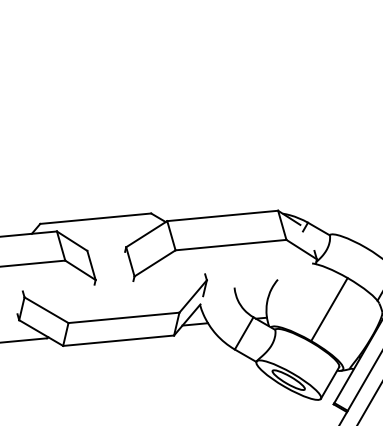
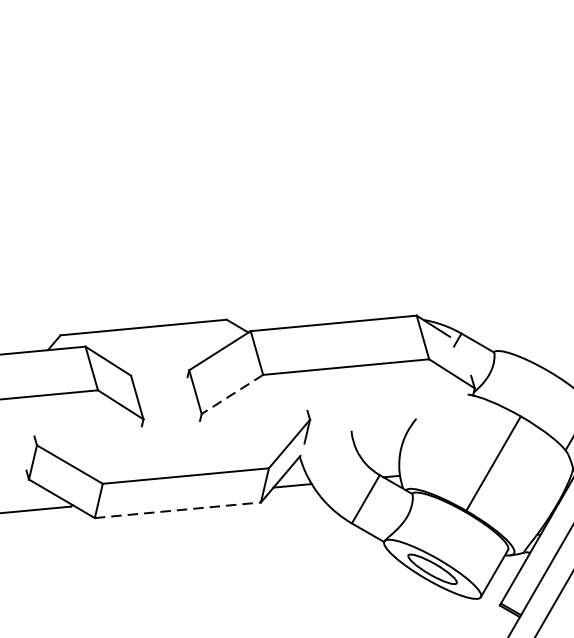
line: (154, 263) -> (231, 394), solid -> dashed
line: (118, 340) -> (177, 509), solid -> dashed

